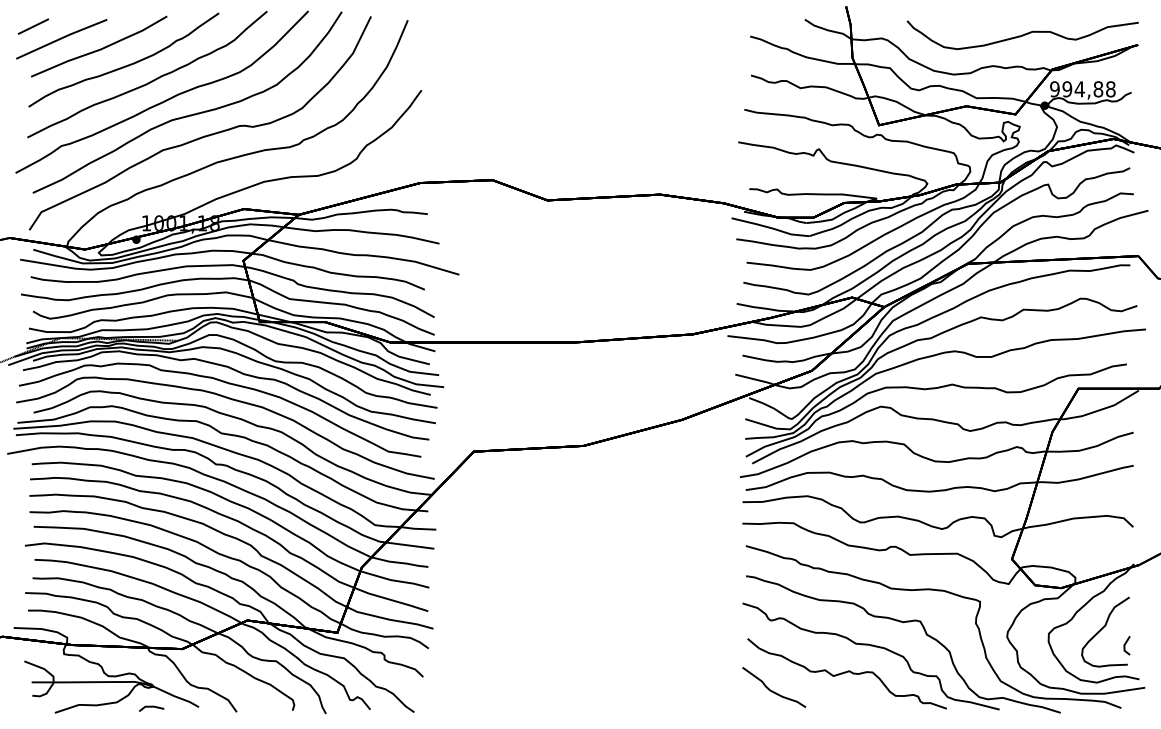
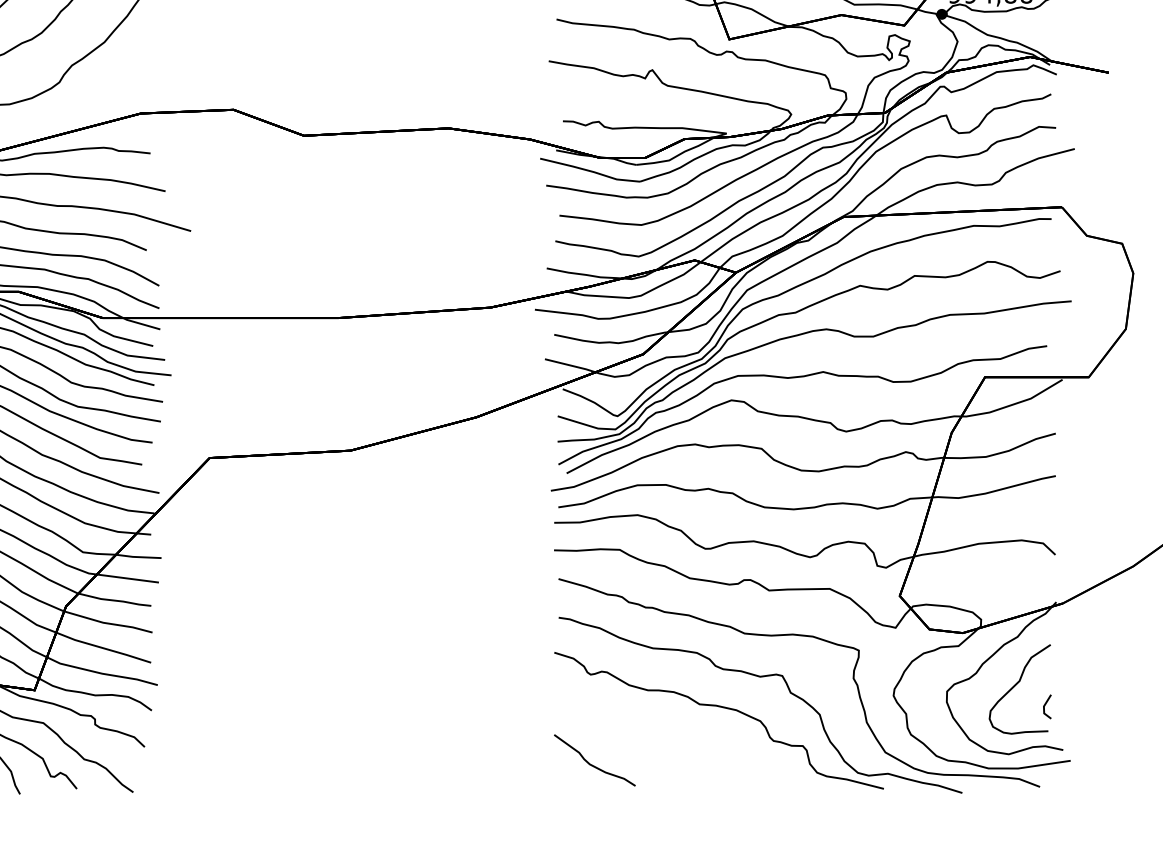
curve: (846, 672) -> (687, 741), removed

